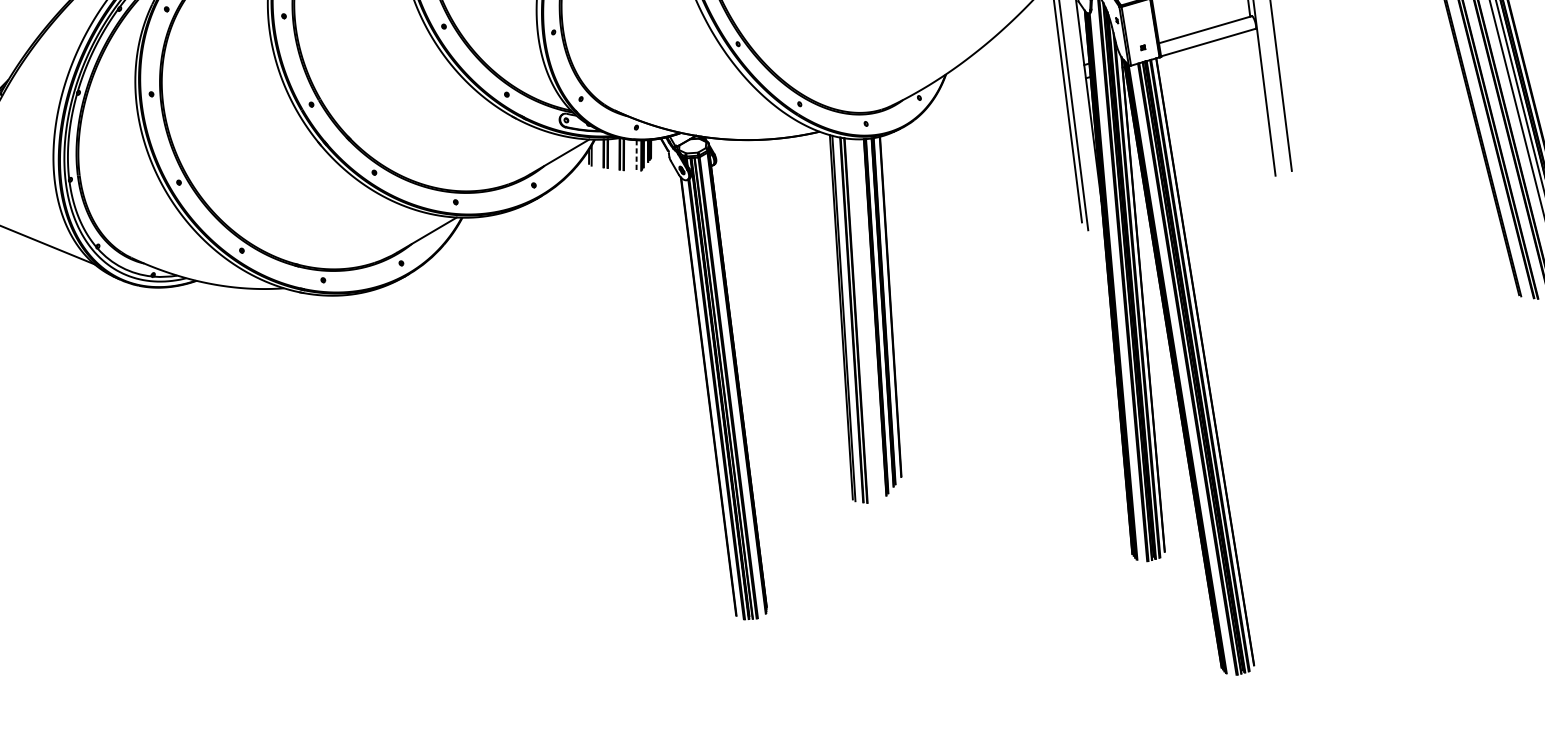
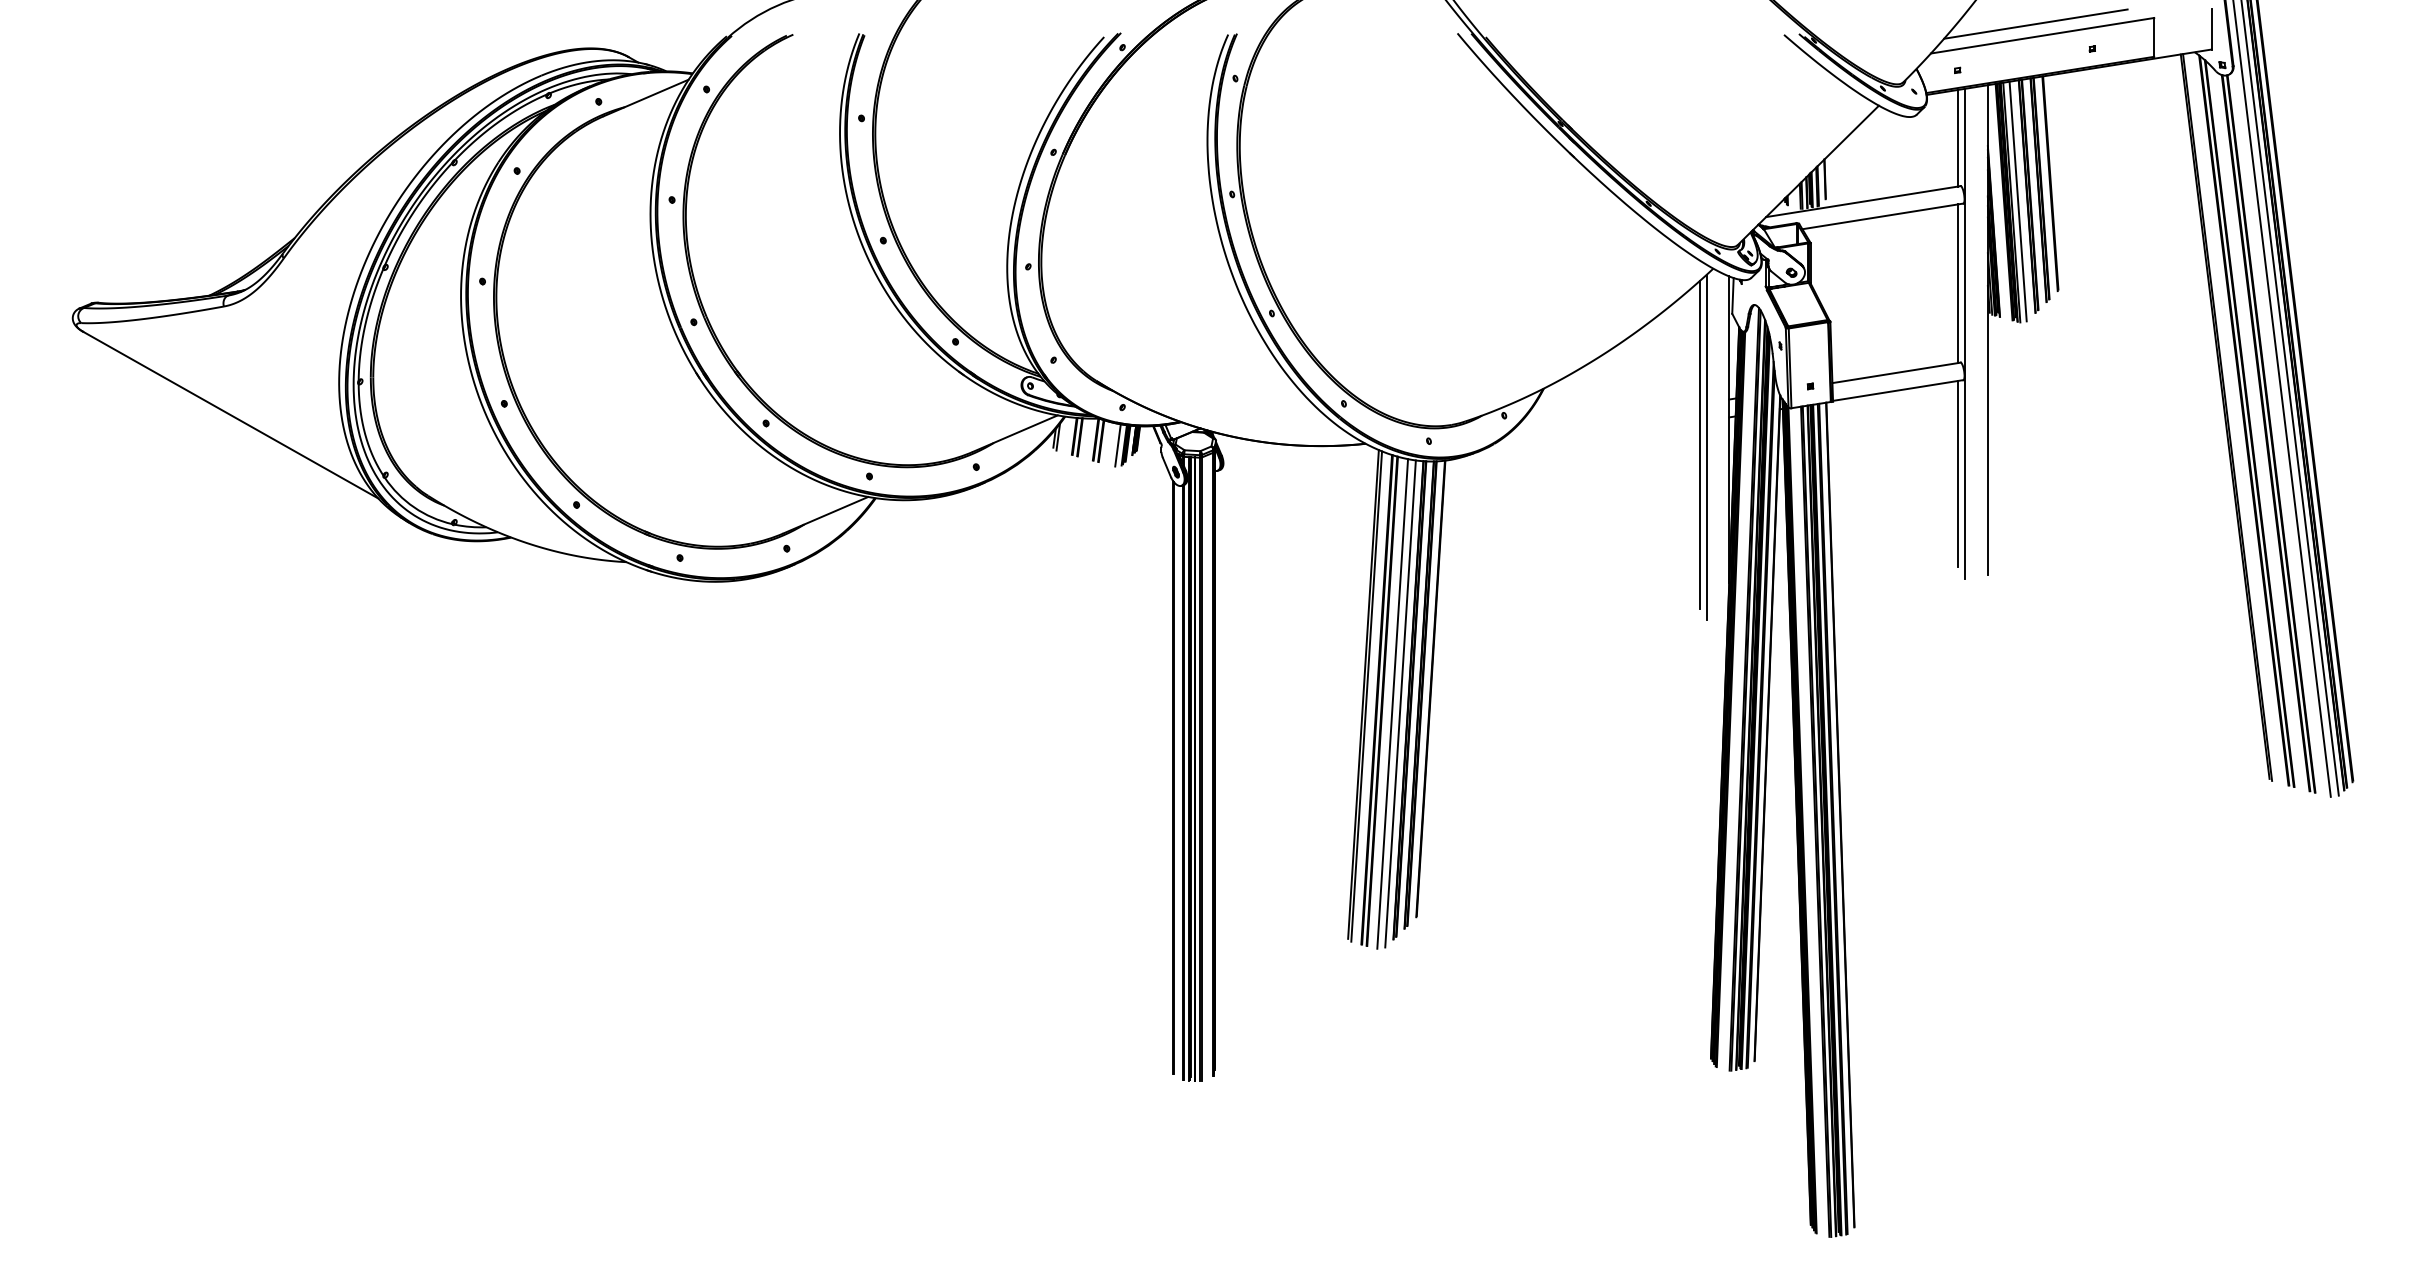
line: (1260, 98) -> (1958, 473), added
line: (636, 156) -> (1117, 445), dashed -> solid
line: (869, 320) -> (1400, 703), added
line: (863, 321) -> (1392, 703), added

